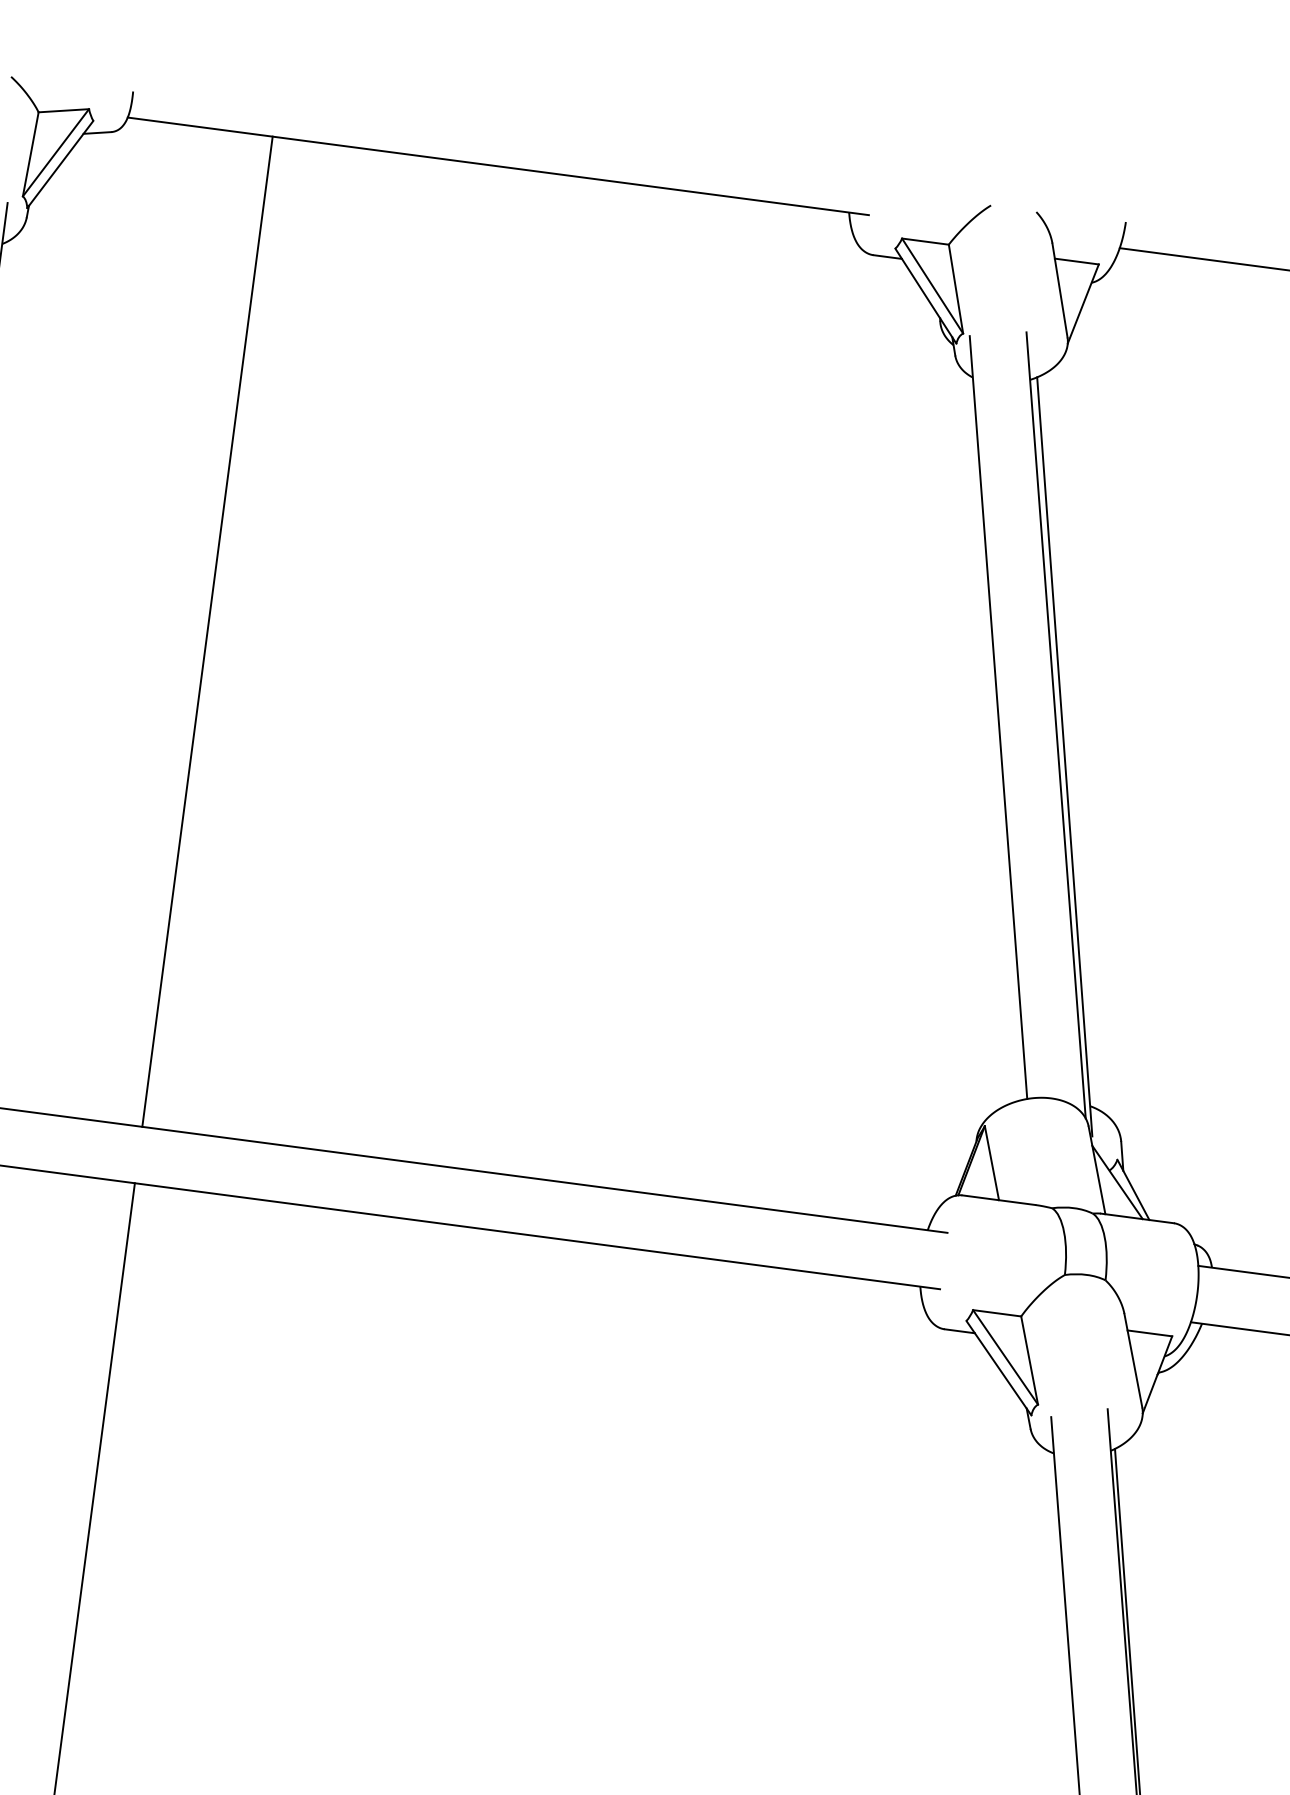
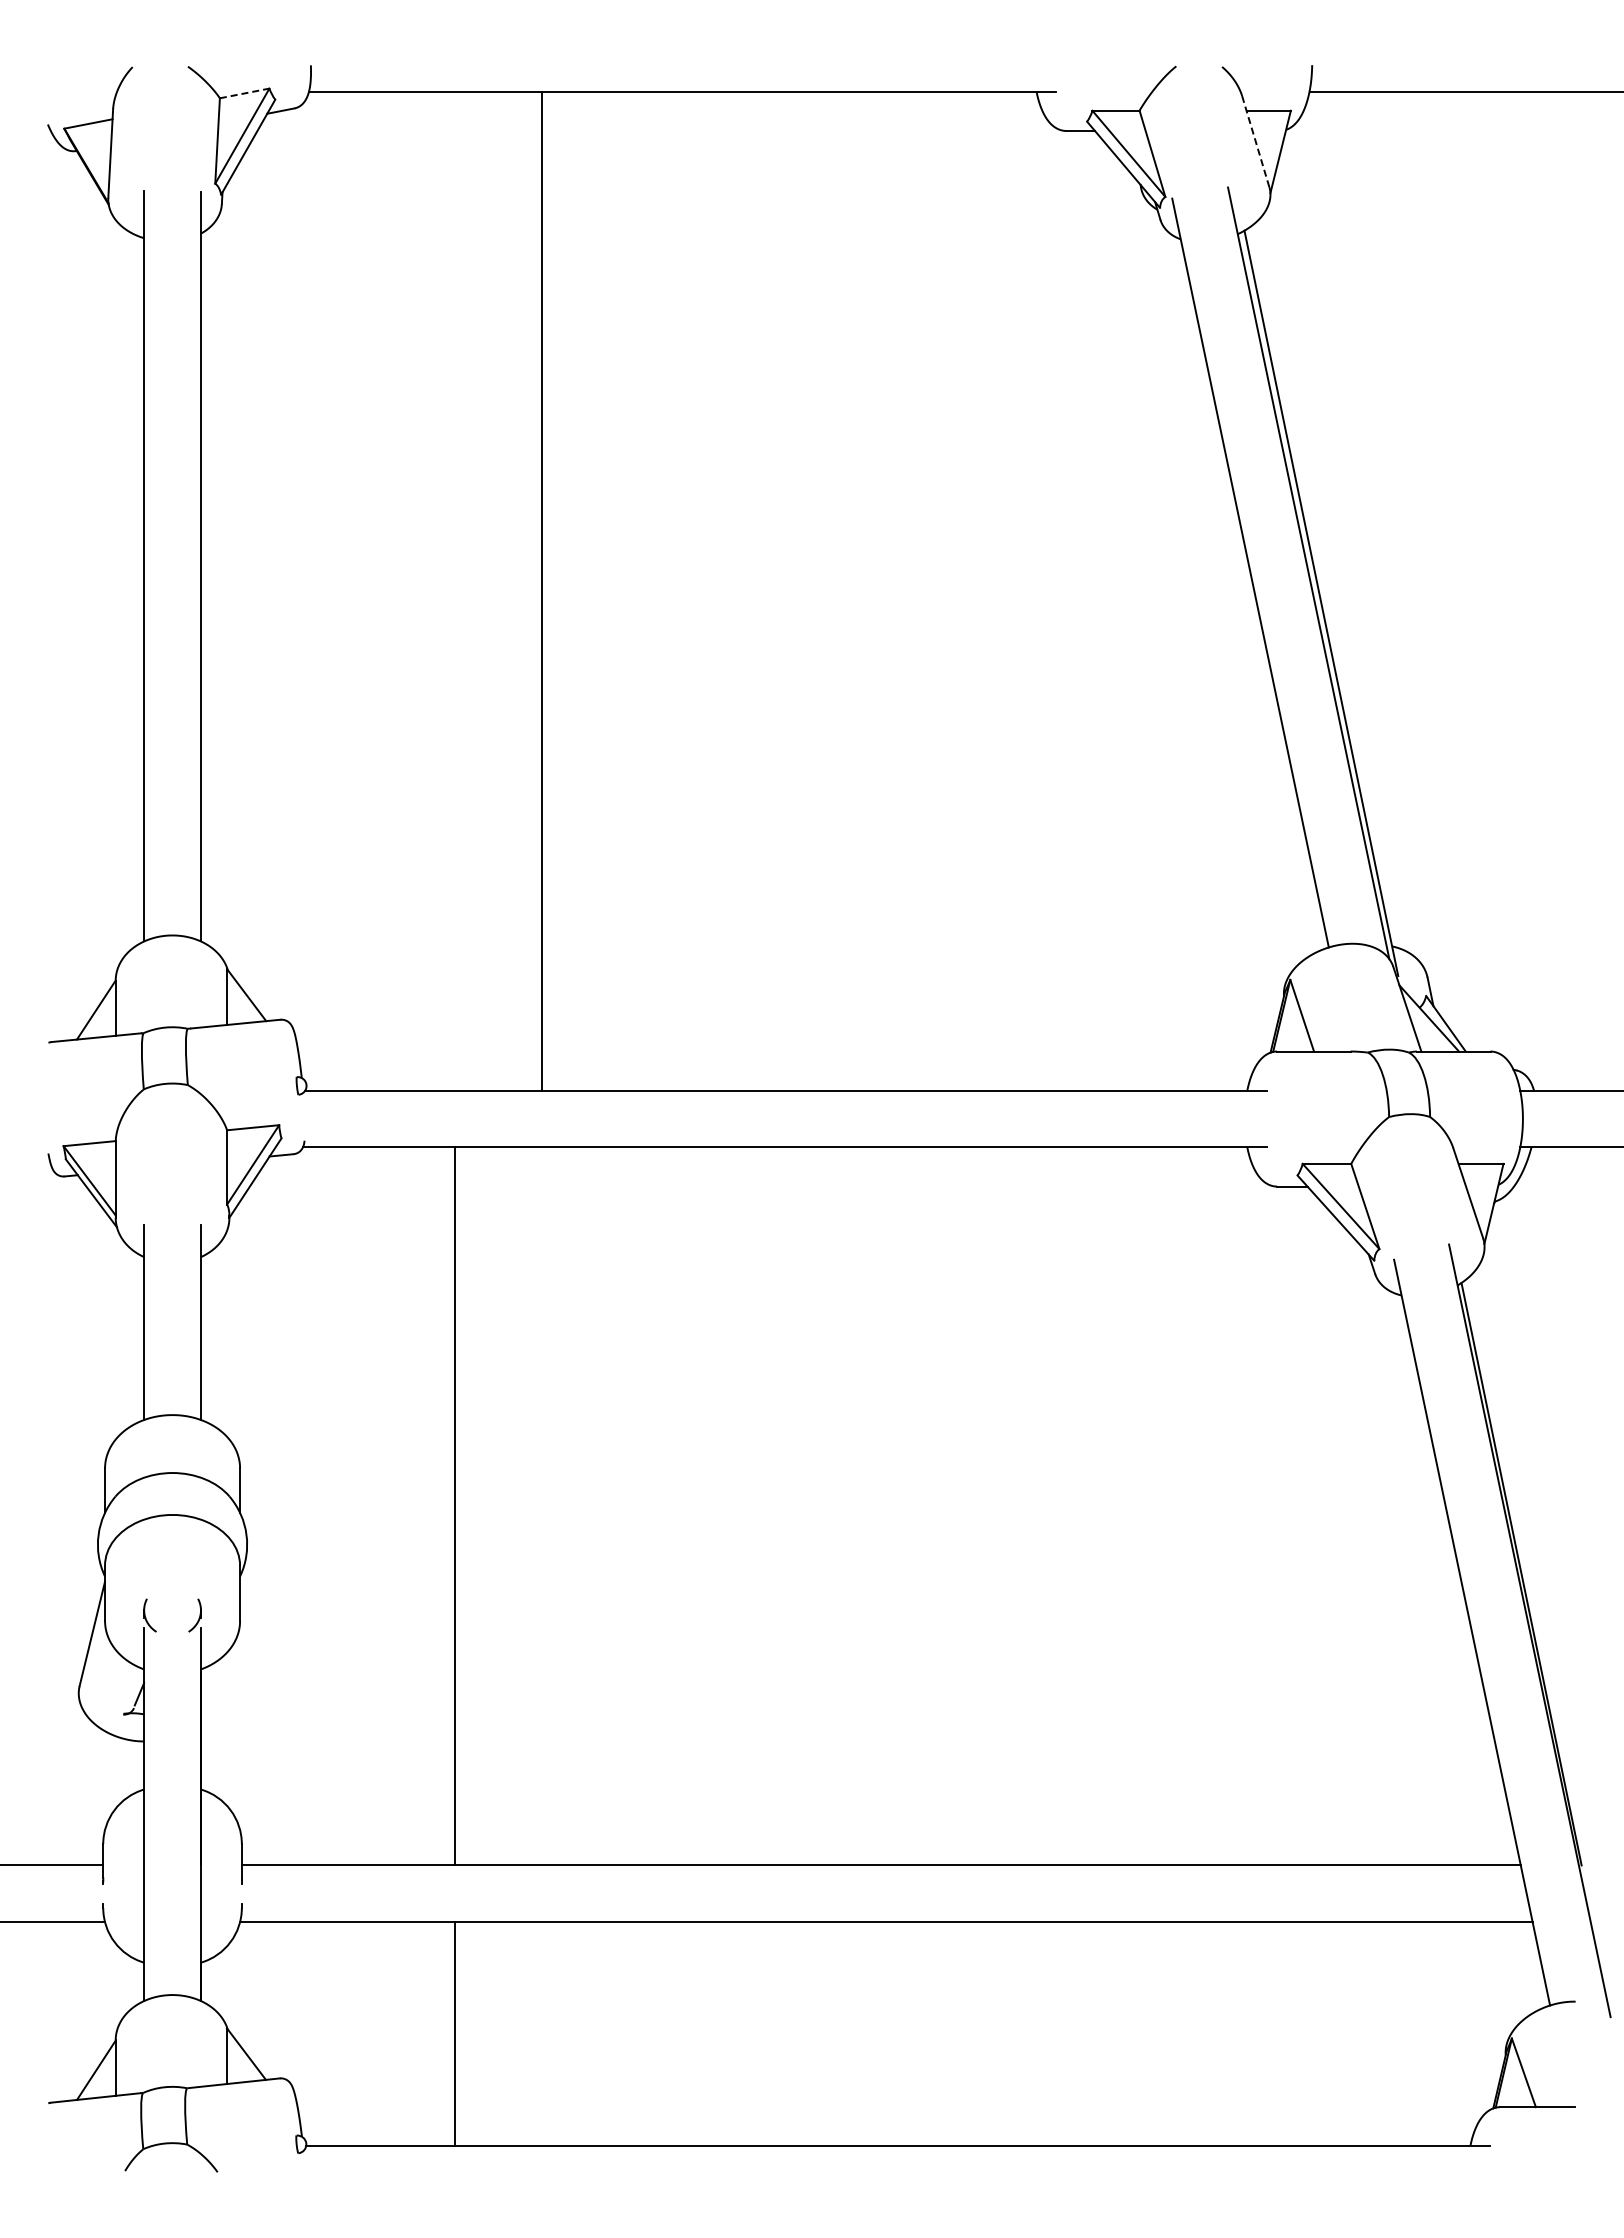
line: (64, 110) -> (245, 93), solid -> dashed
line: (1059, 290) -> (1255, 141), solid -> dashed
line: (207, 631) -> (542, 590), moved

